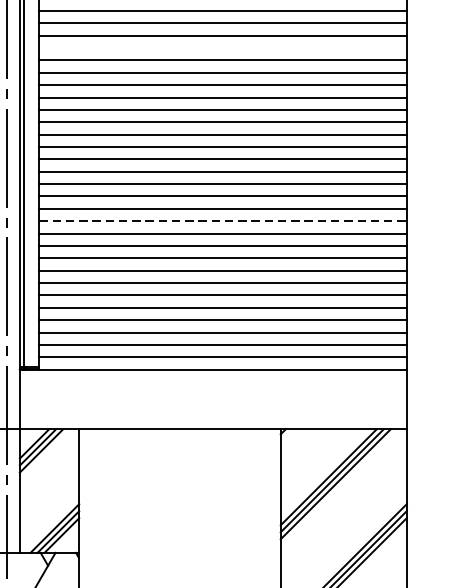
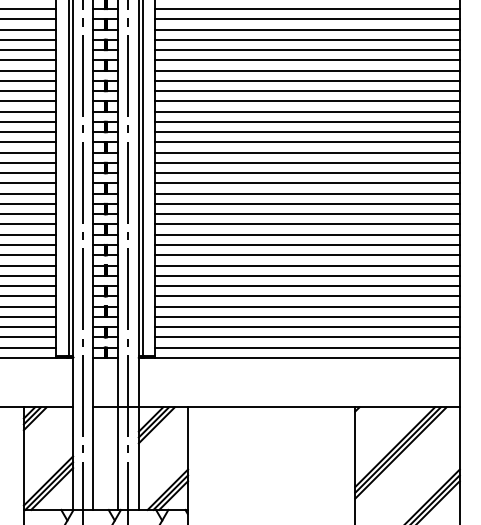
line: (221, 48) -> (306, 91), added
line: (223, 220) -> (307, 234), dashed -> solid

